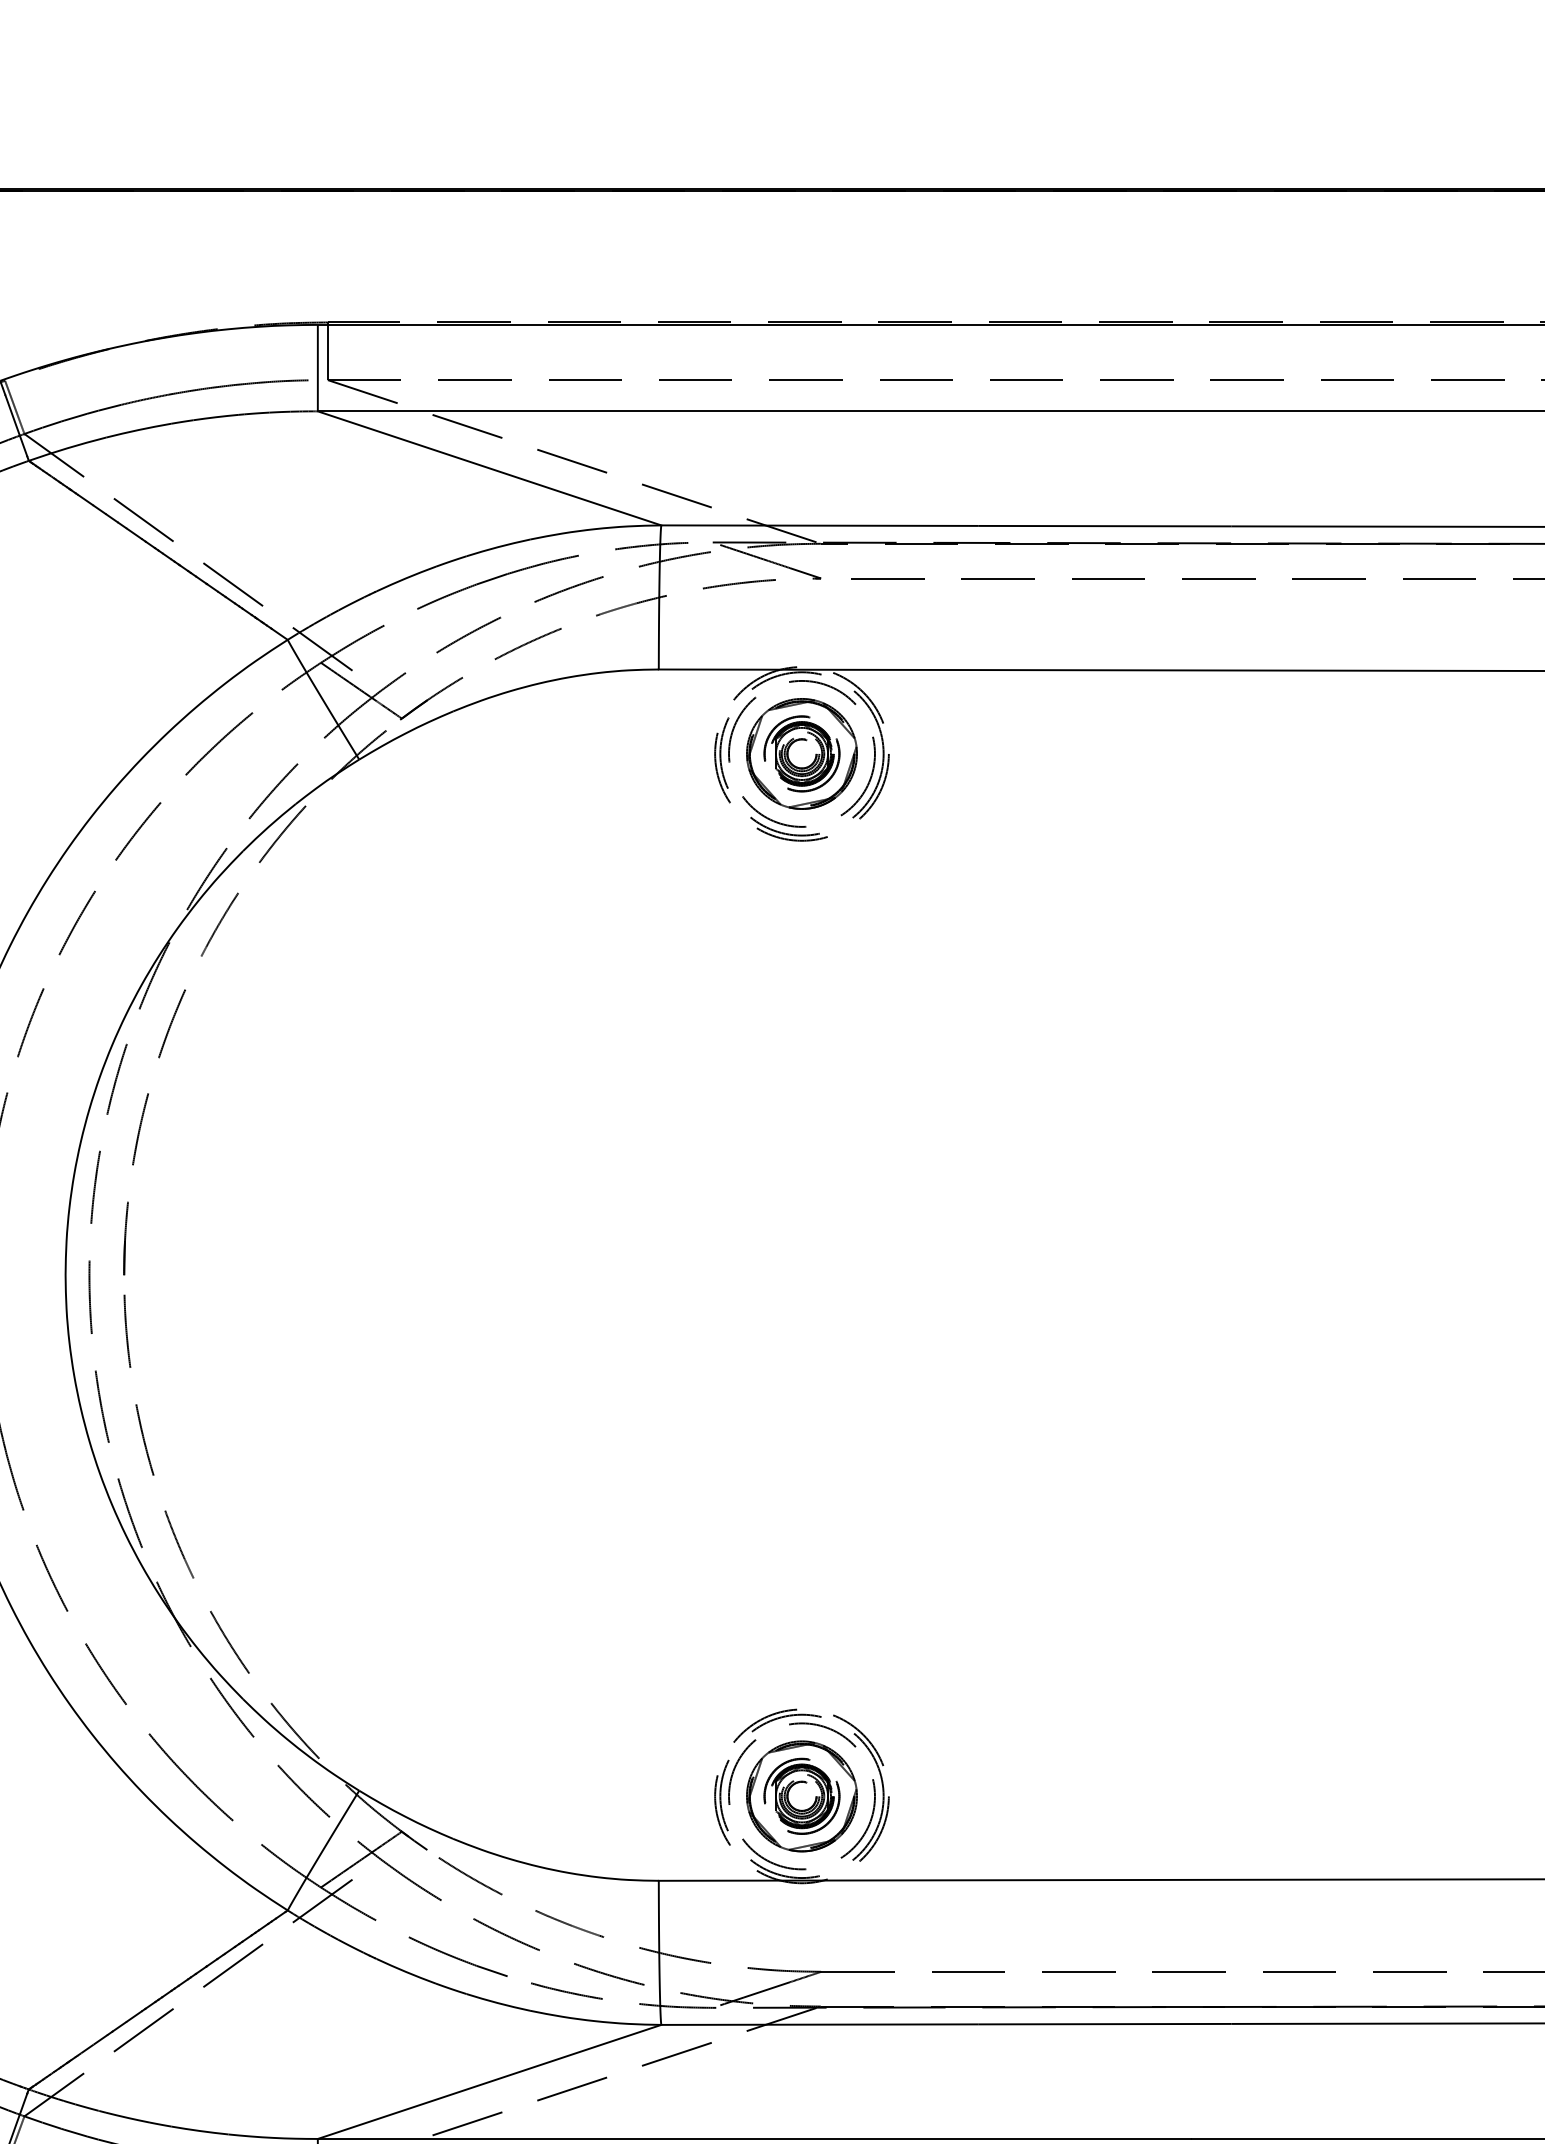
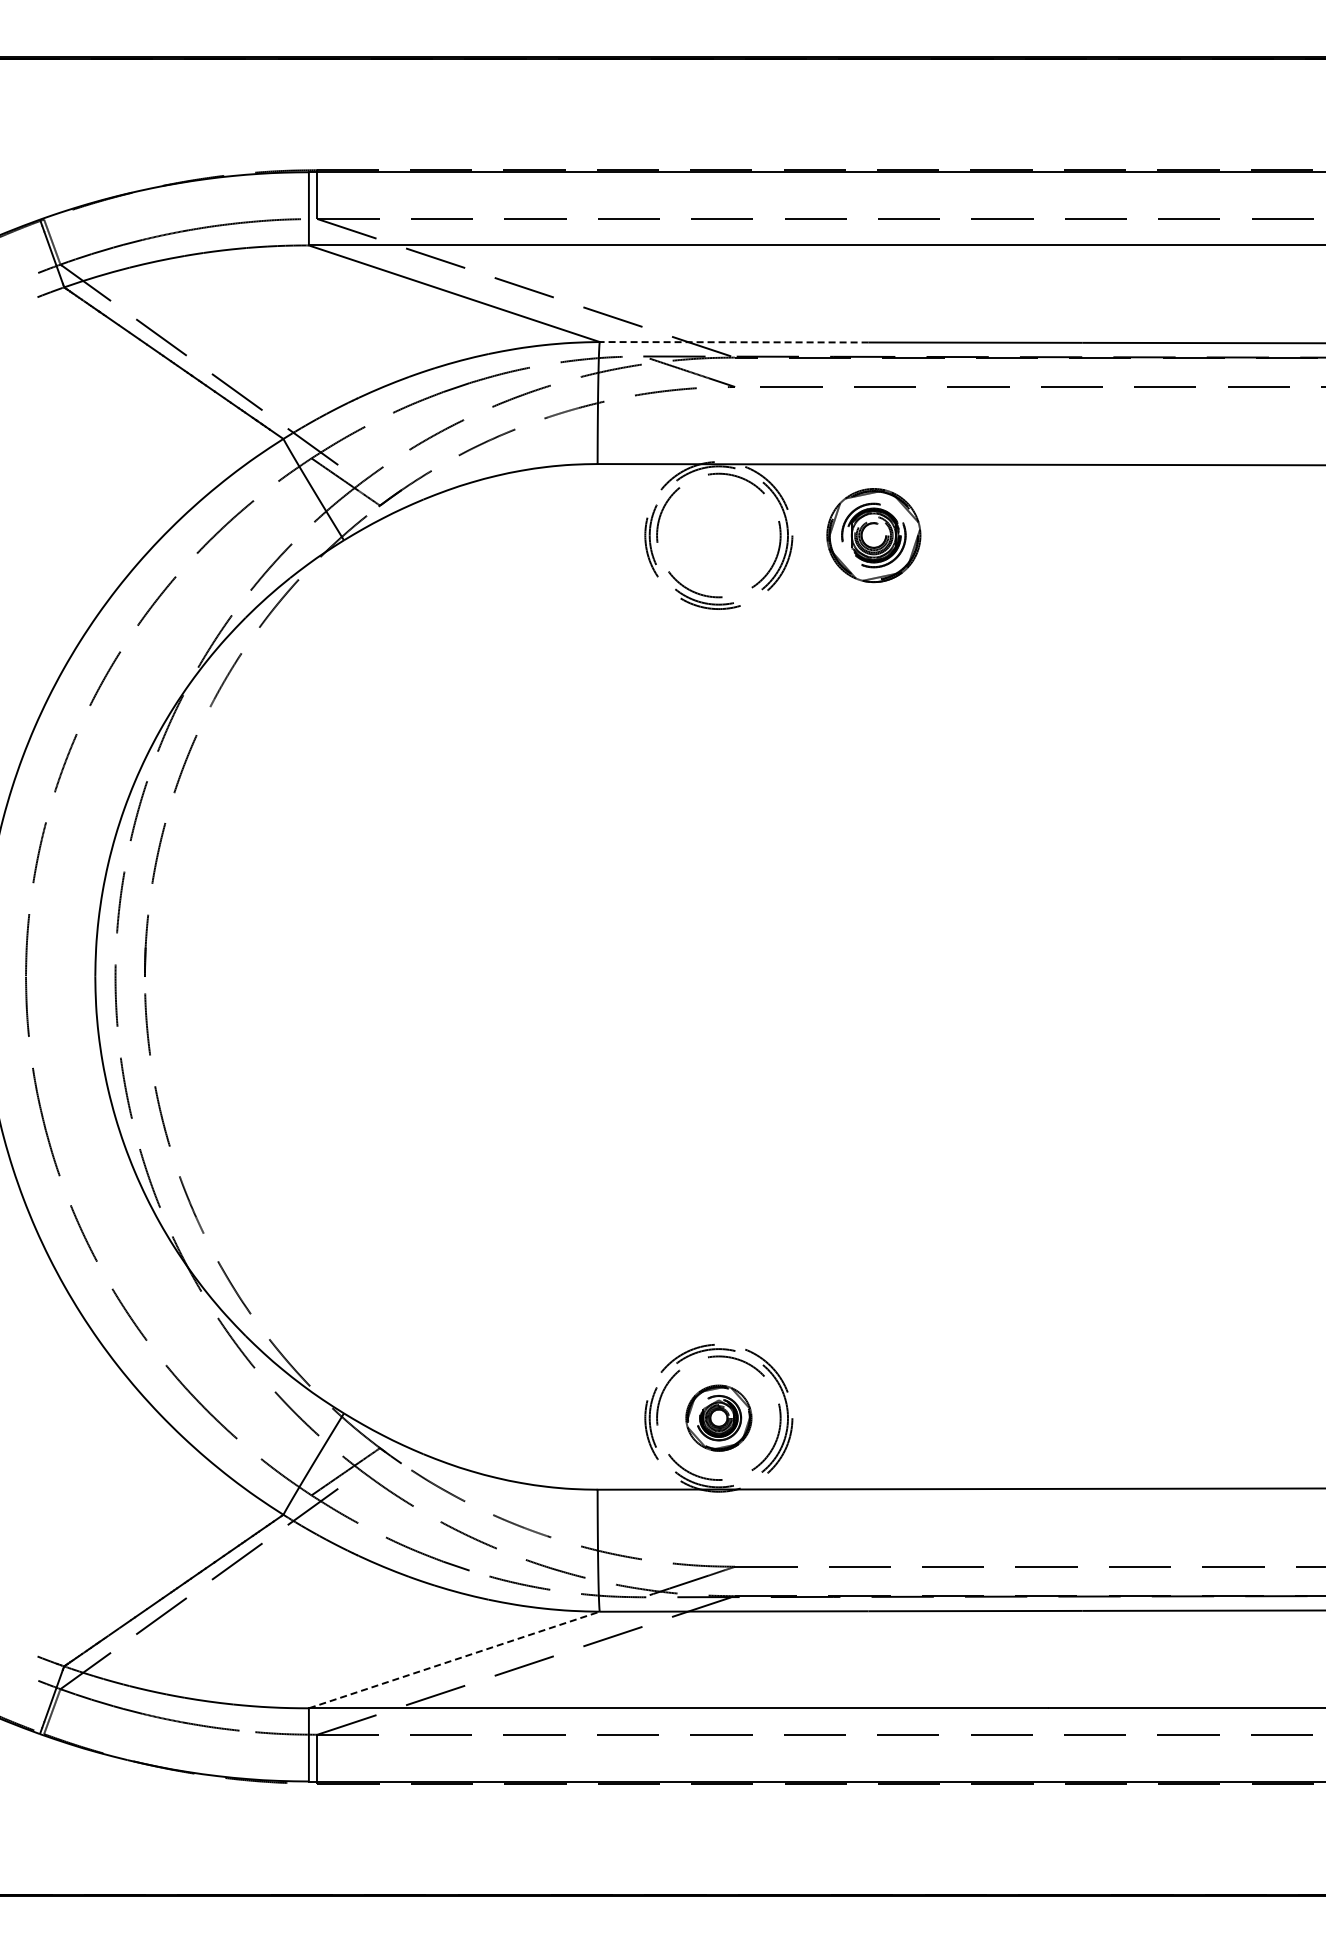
line: (820, 525) -> (734, 342), solid -> dashed
part: (801, 753) -> (873, 535), moved
part: (801, 1795) -> (718, 1417), size x0.7
line: (489, 2081) -> (454, 1659), solid -> dashed

